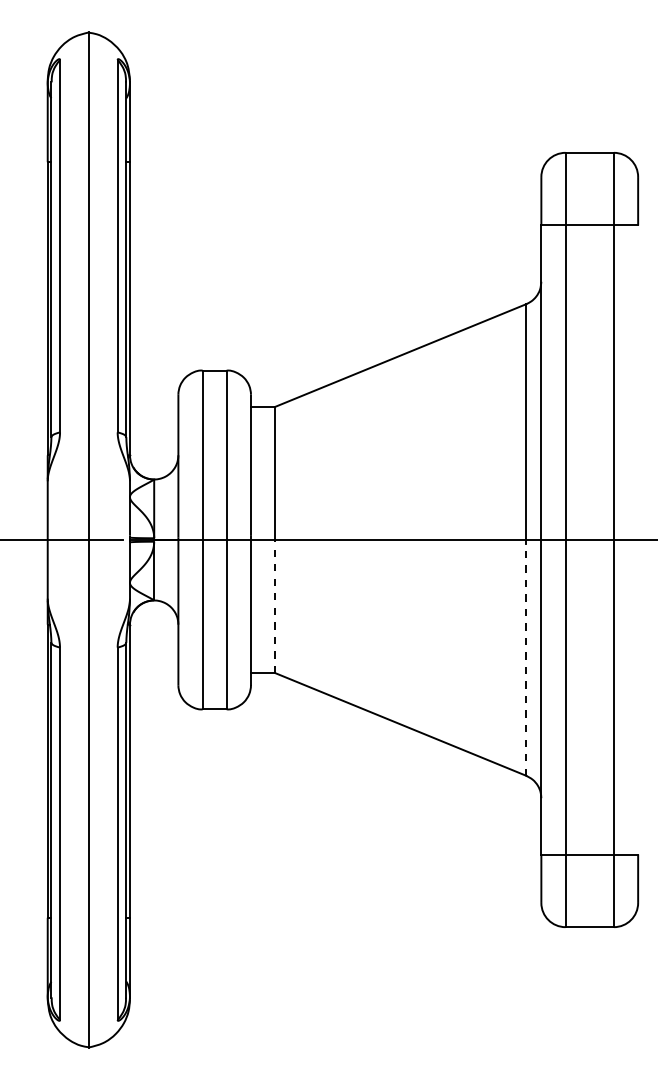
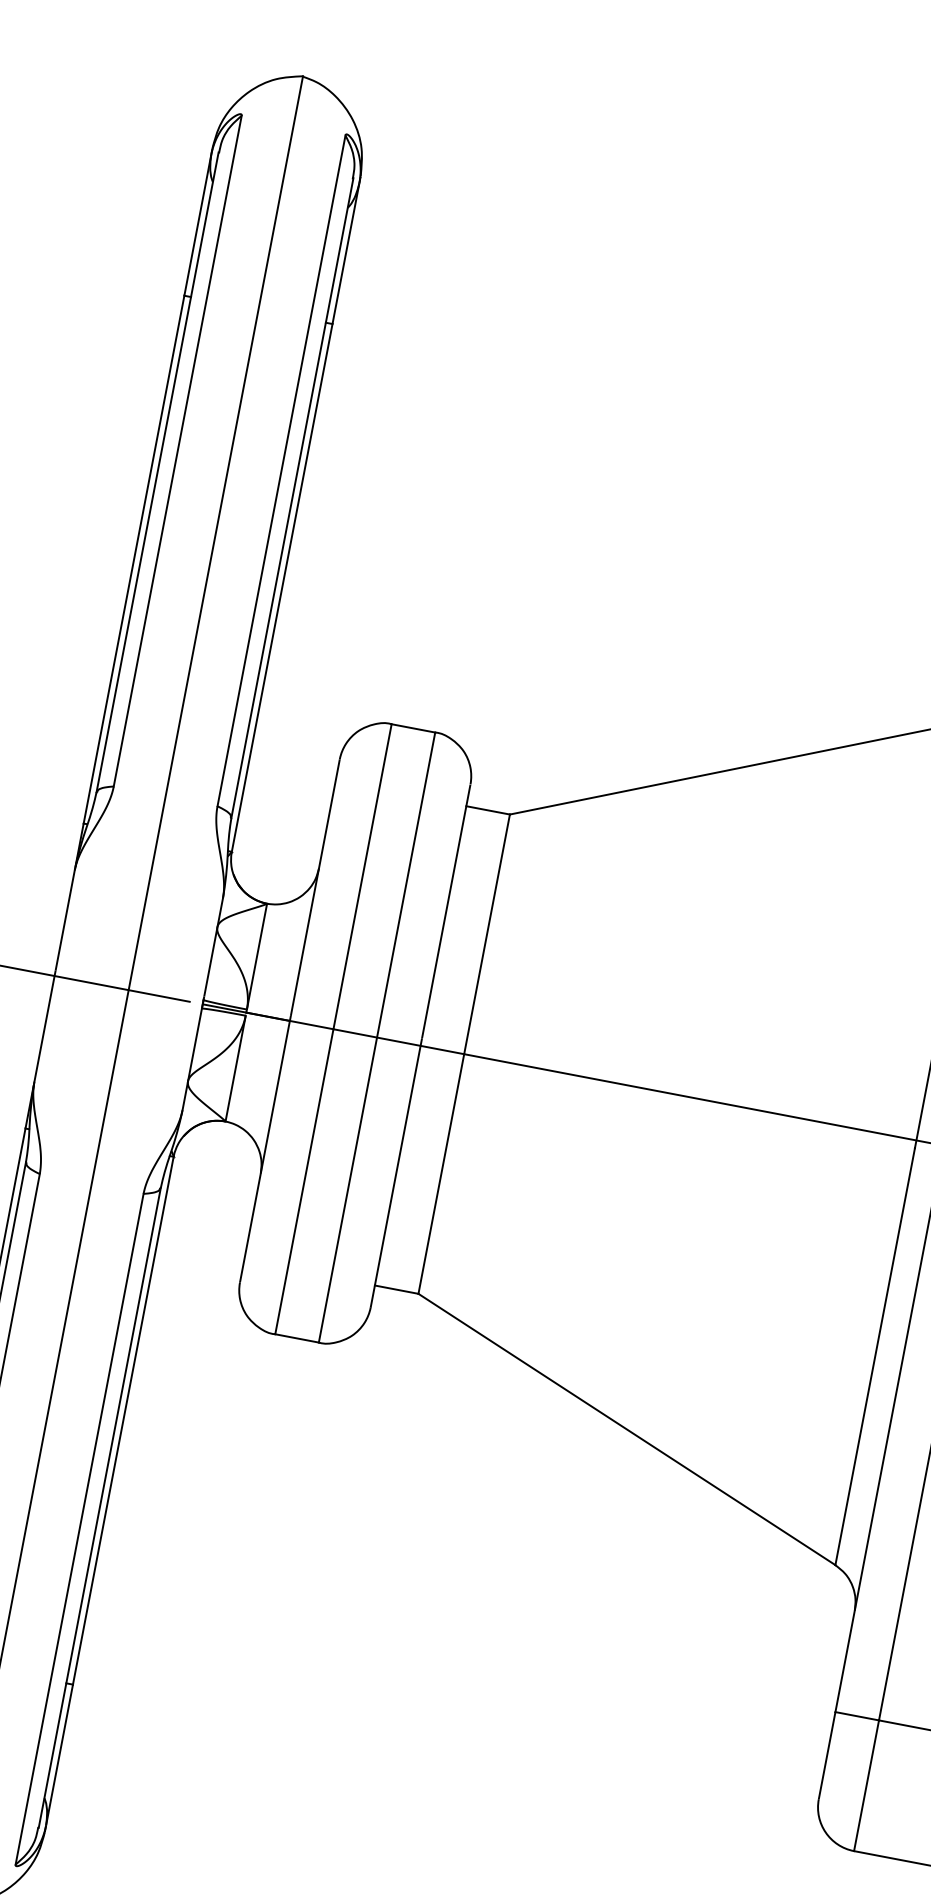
line: (275, 606) -> (441, 1174), dashed -> solid
line: (526, 660) -> (875, 1357), dashed -> solid

